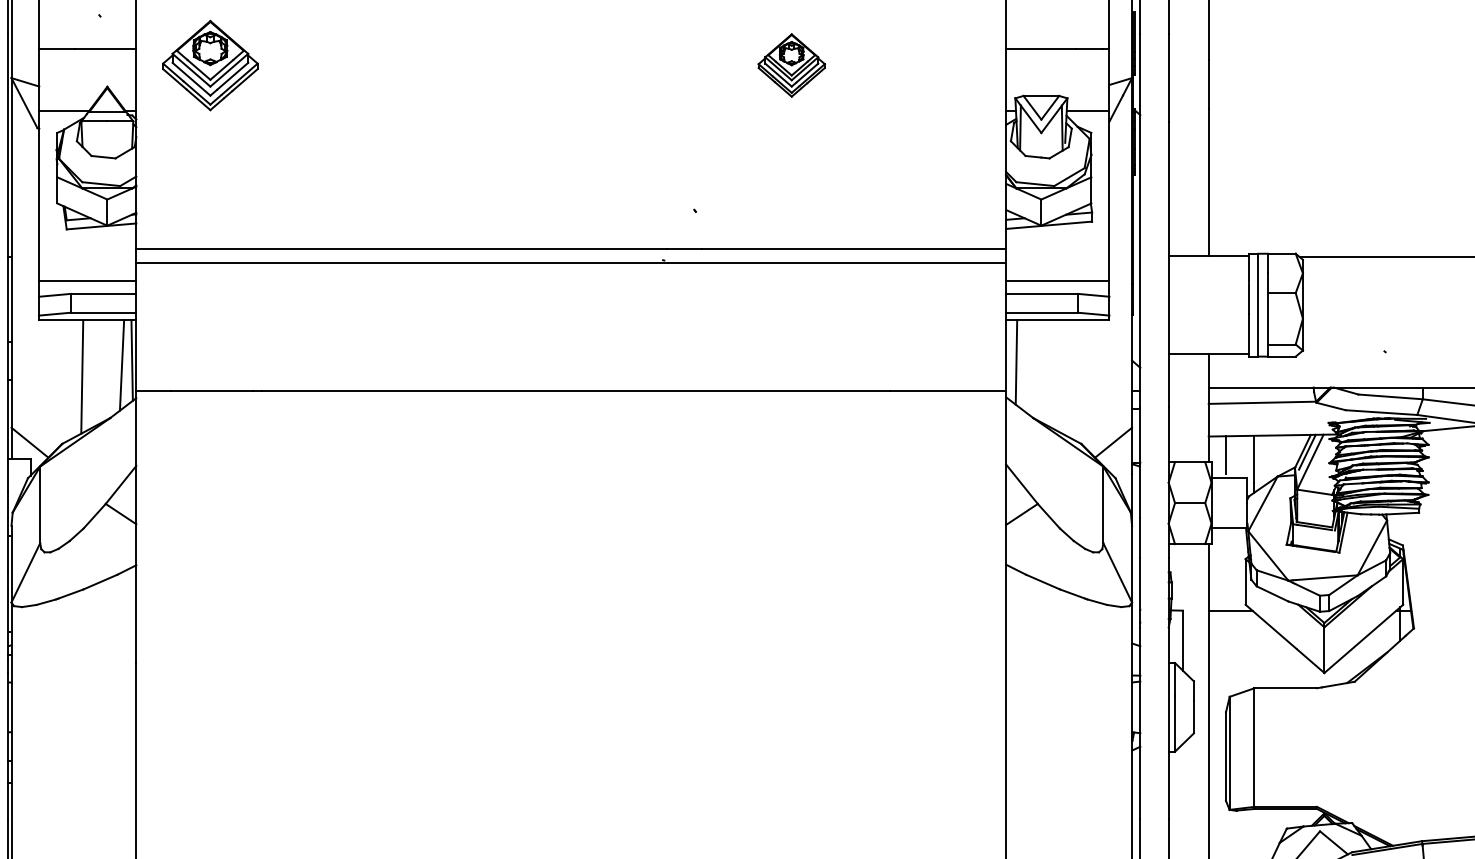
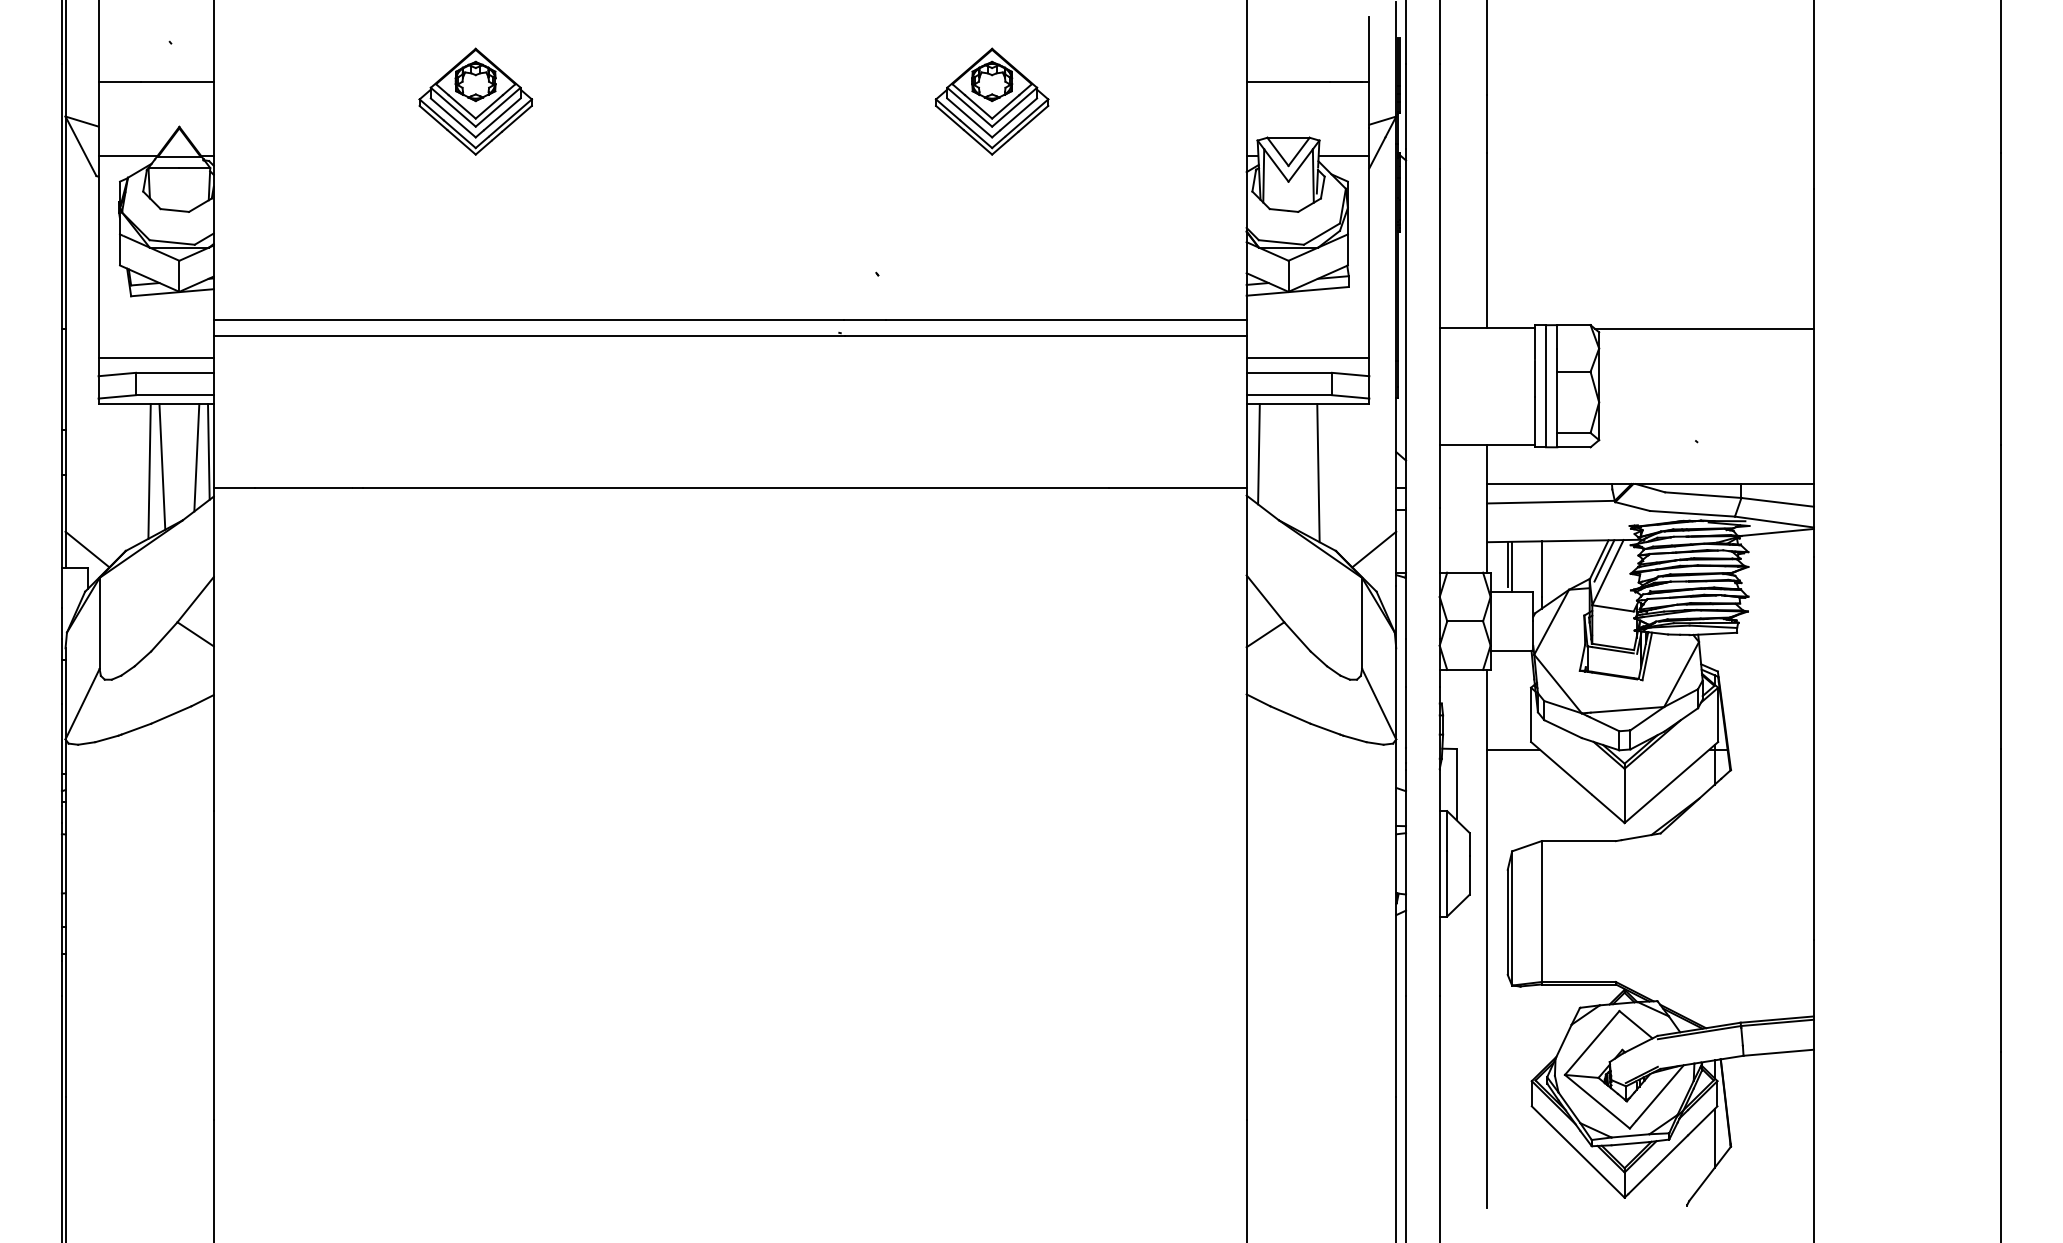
part: (210, 65) -> (475, 101), moved
part: (791, 65) -> (991, 101), size x1.43
line: (93, 372) -> (162, 466), added
line: (1066, 378) -> (1318, 473), added
line: (1229, 456) -> (1512, 566), added

